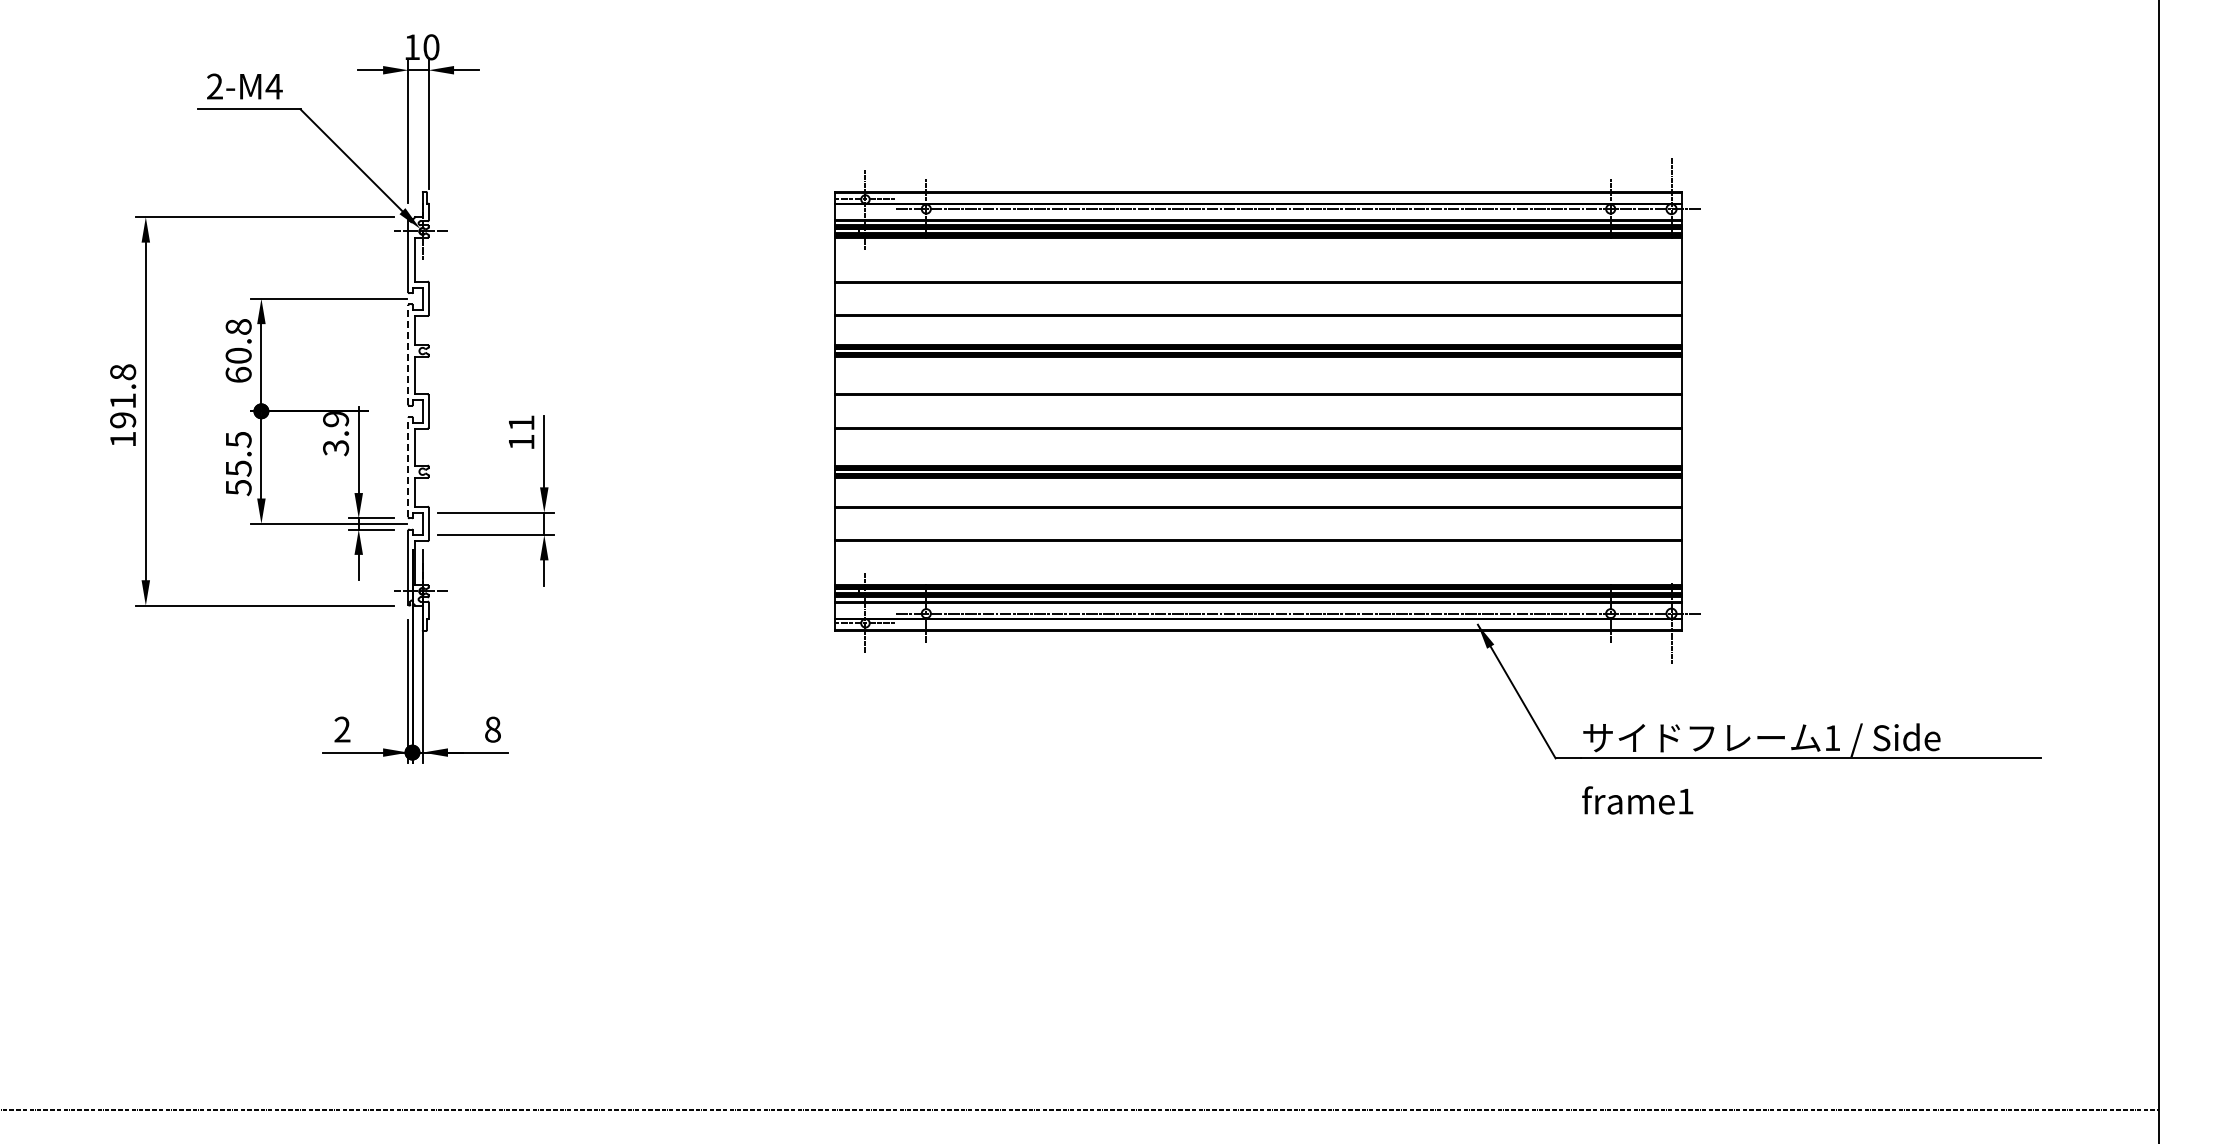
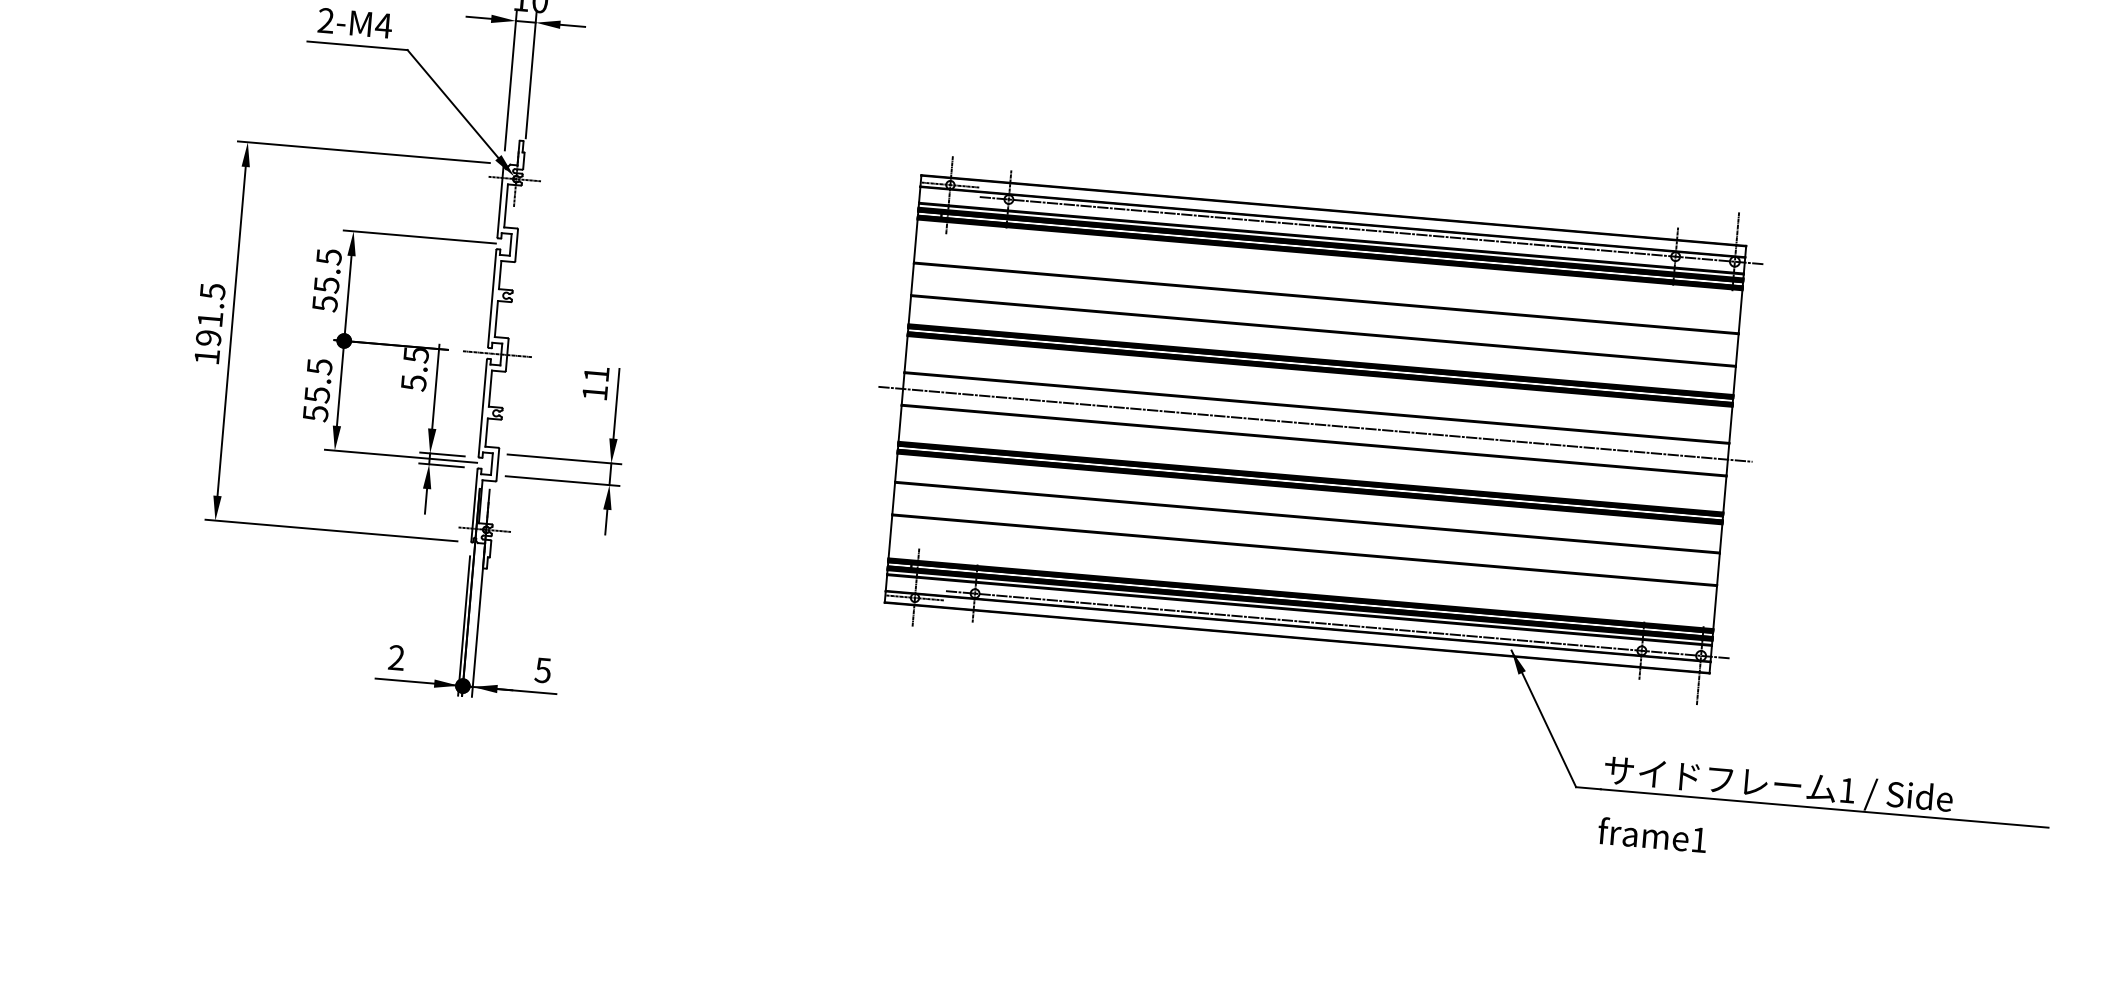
text: (238, 351) -> (326, 280), 60.8 -> 55.5
line: (408, 355) -> (492, 298), dashed -> solid
text: (123, 372) -> (213, 291), 191.8 -> 191.5
line: (418, 411) -> (497, 354), added
line: (1258, 411) -> (1315, 424), added
text: (336, 433) -> (415, 368), 3.9 -> 5.5
line: (408, 467) -> (482, 407), dashed -> solid
text: (492, 729) -> (542, 670), 8 -> 5

